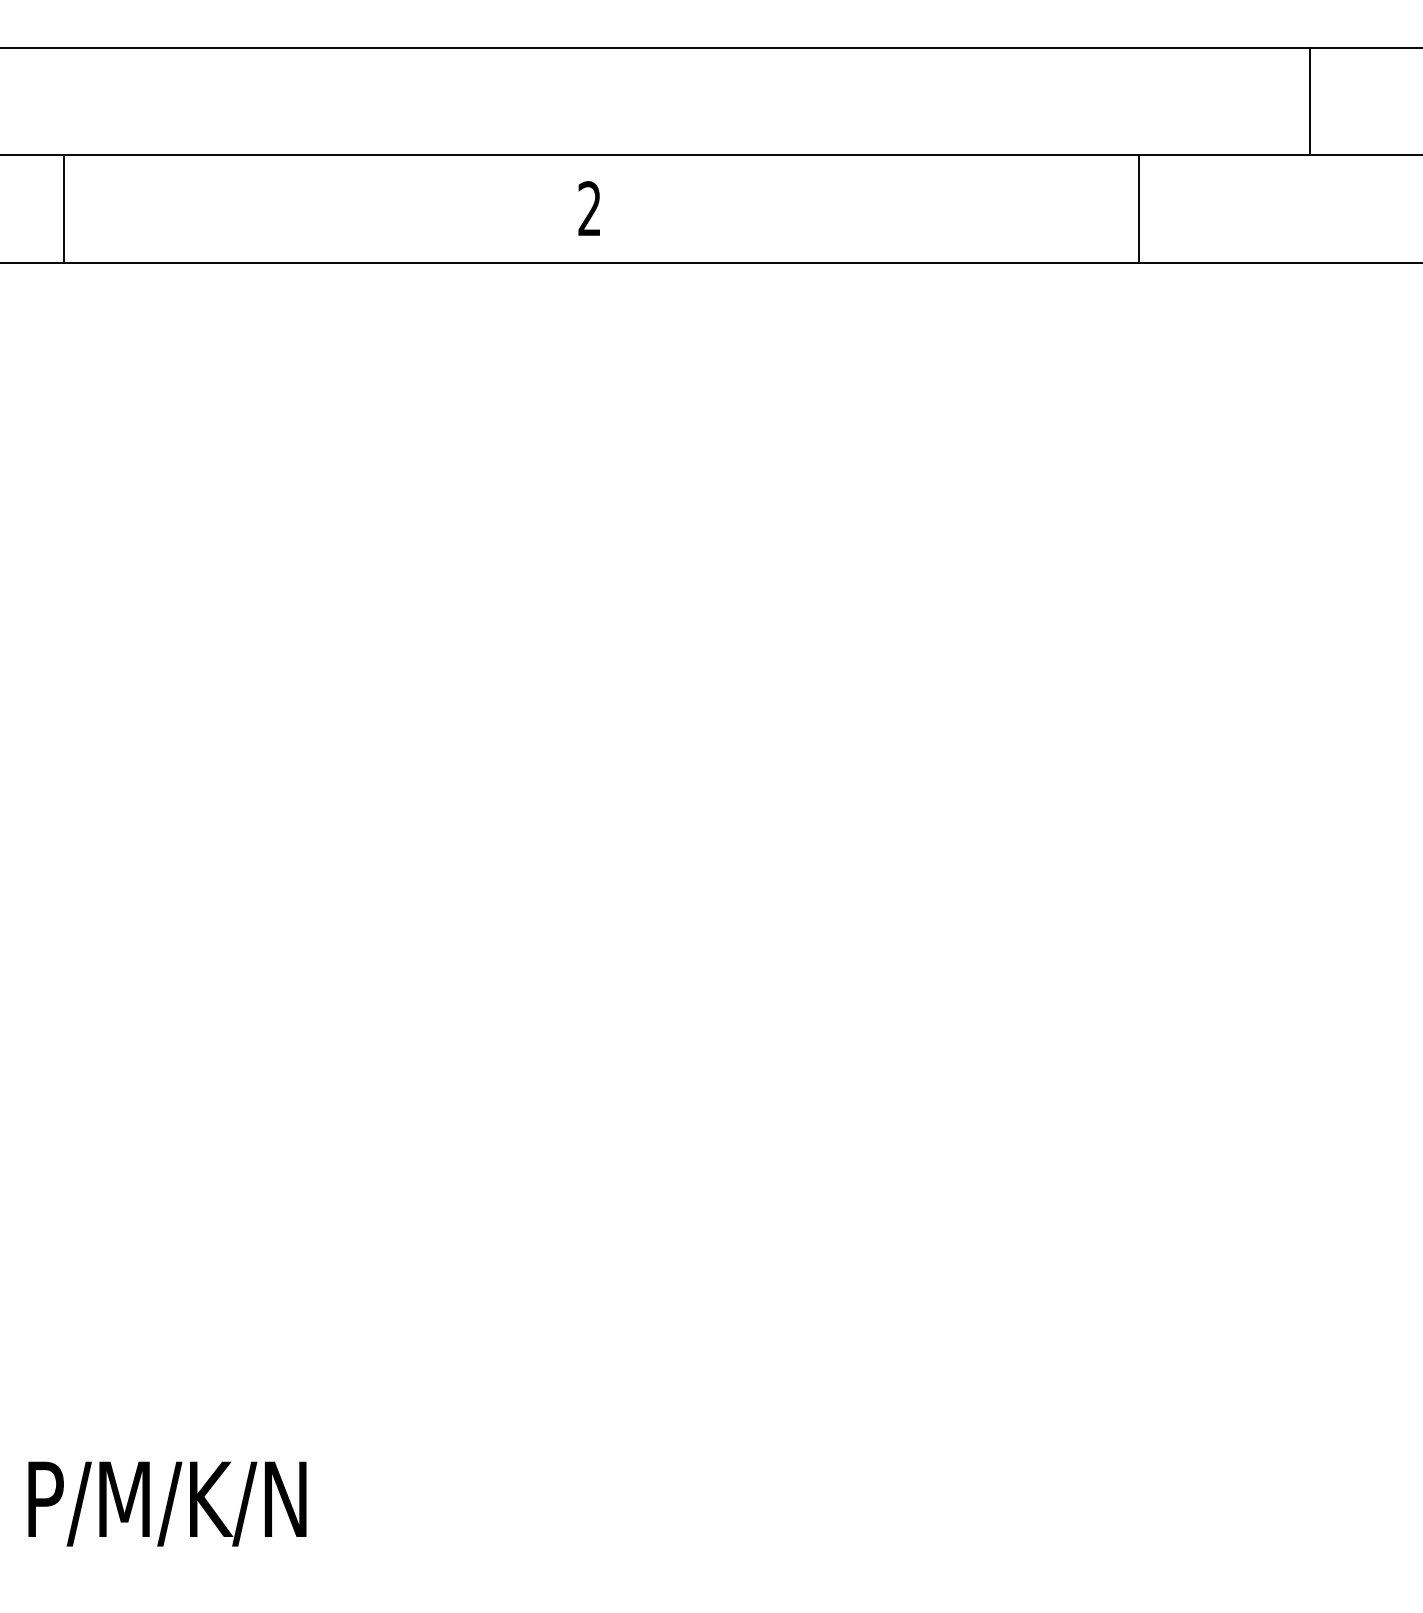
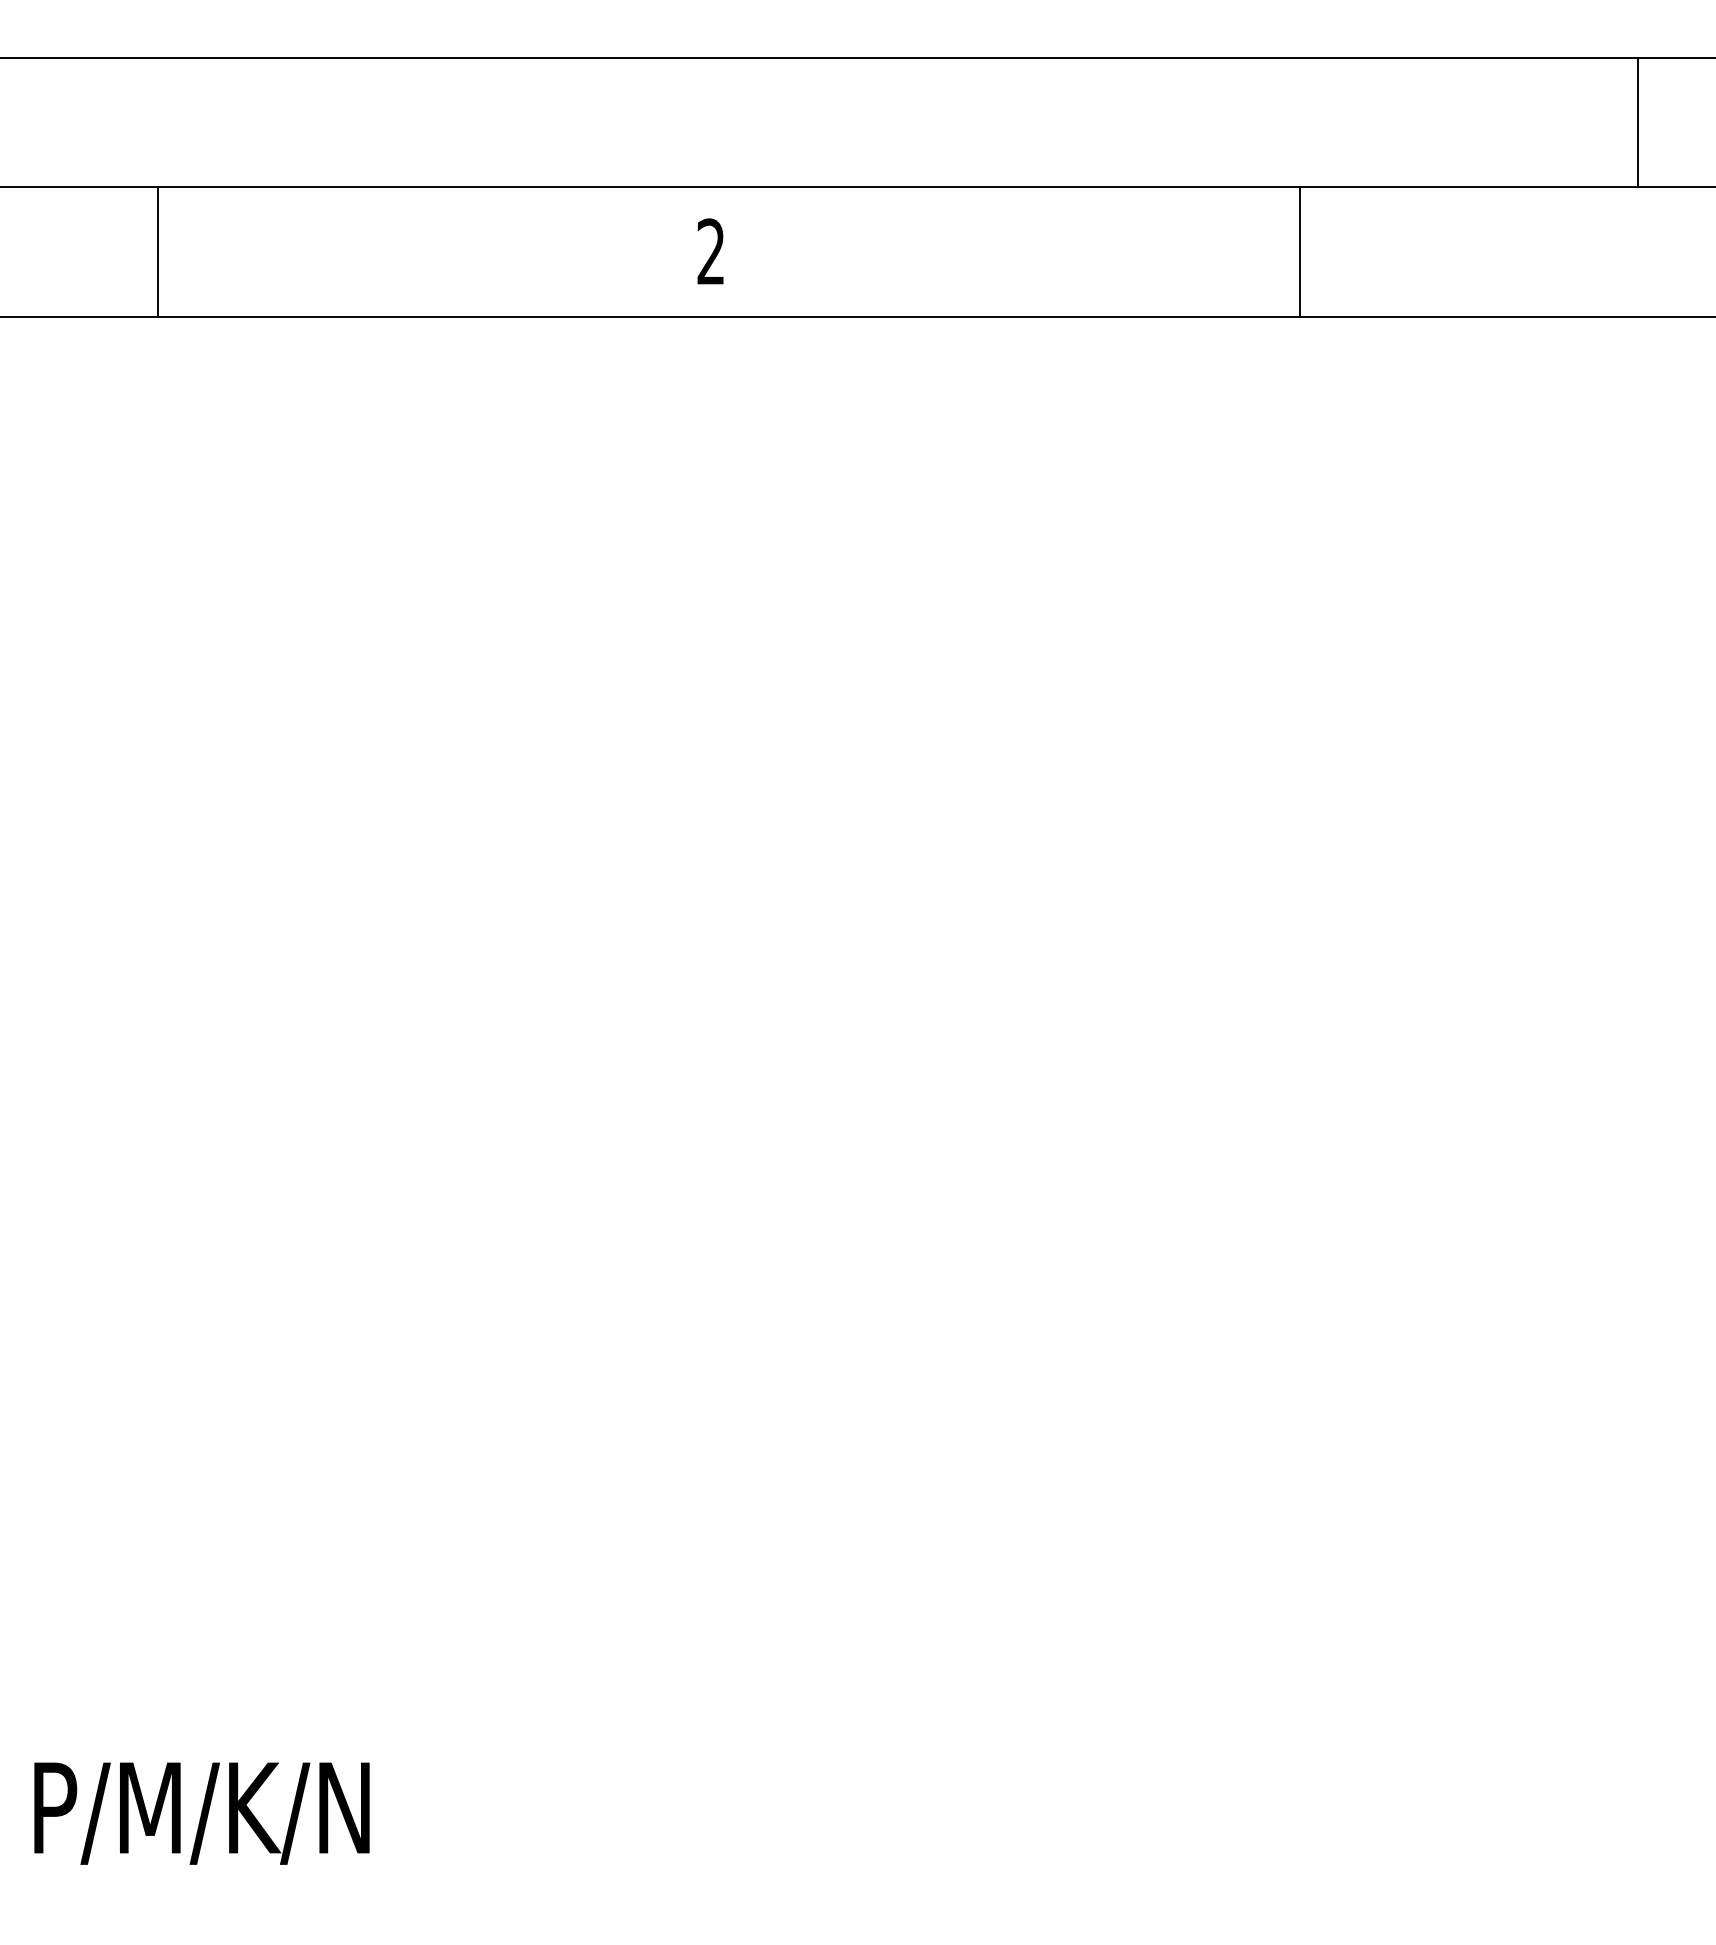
line: (1310, 101) -> (1638, 122), moved
line: (64, 208) -> (158, 251), moved
line: (1138, 208) -> (1299, 251), moved

